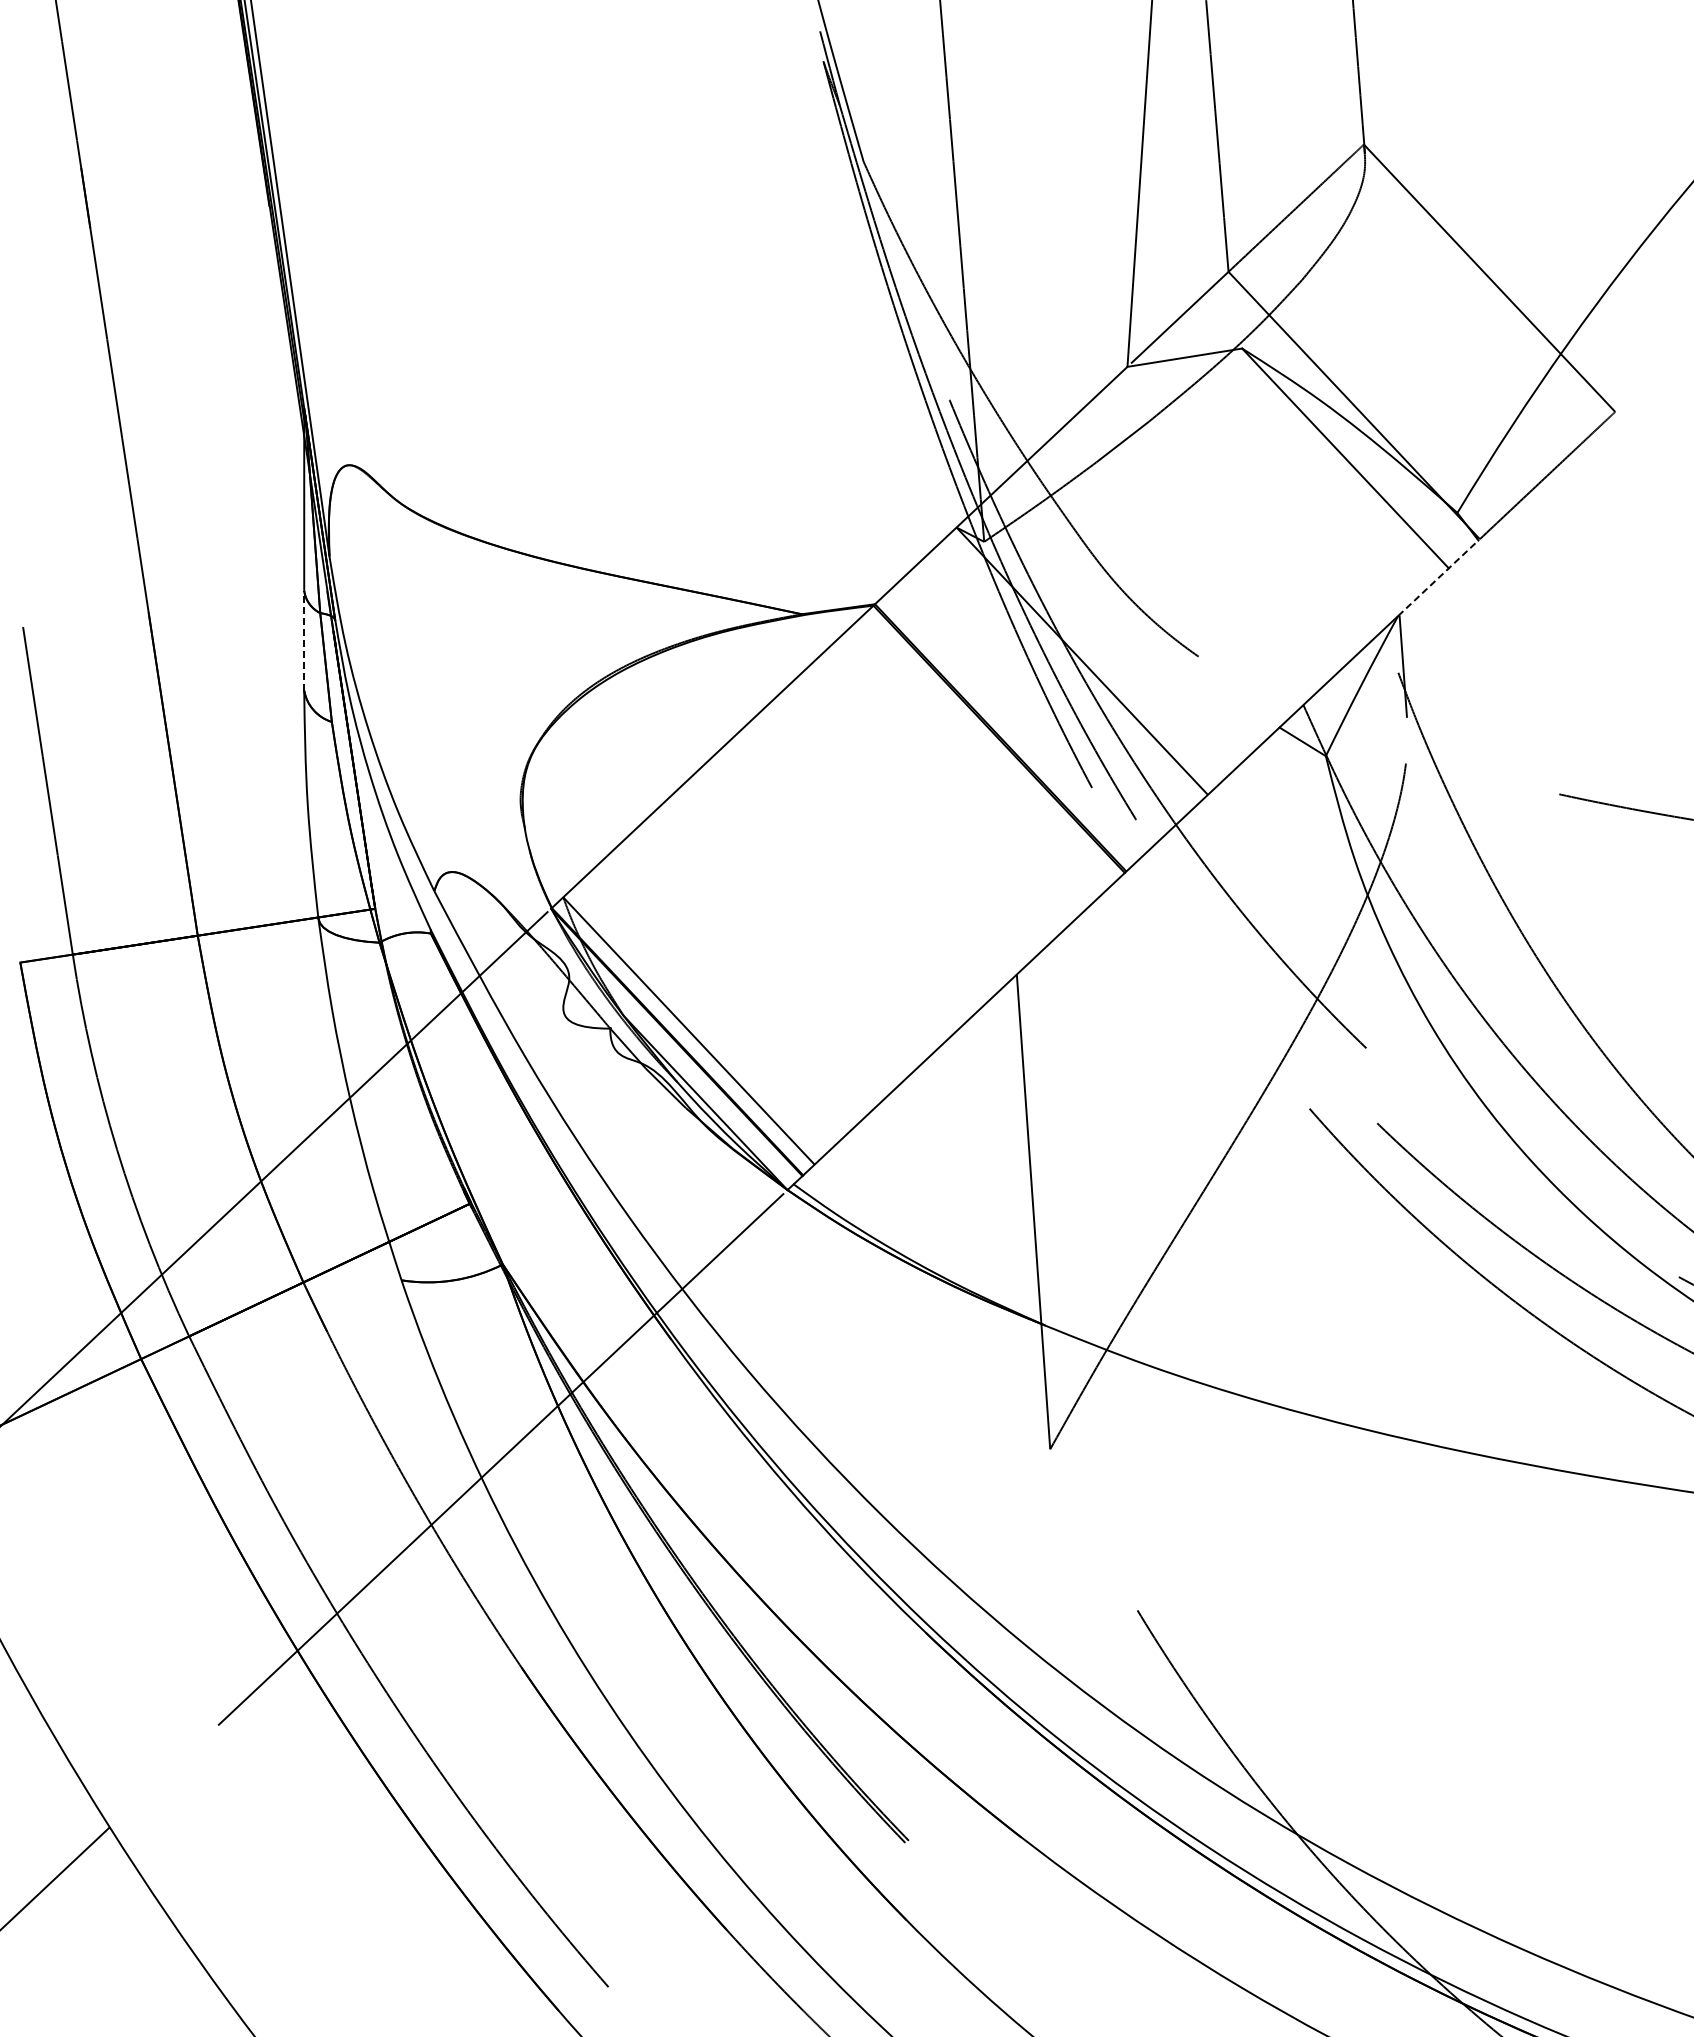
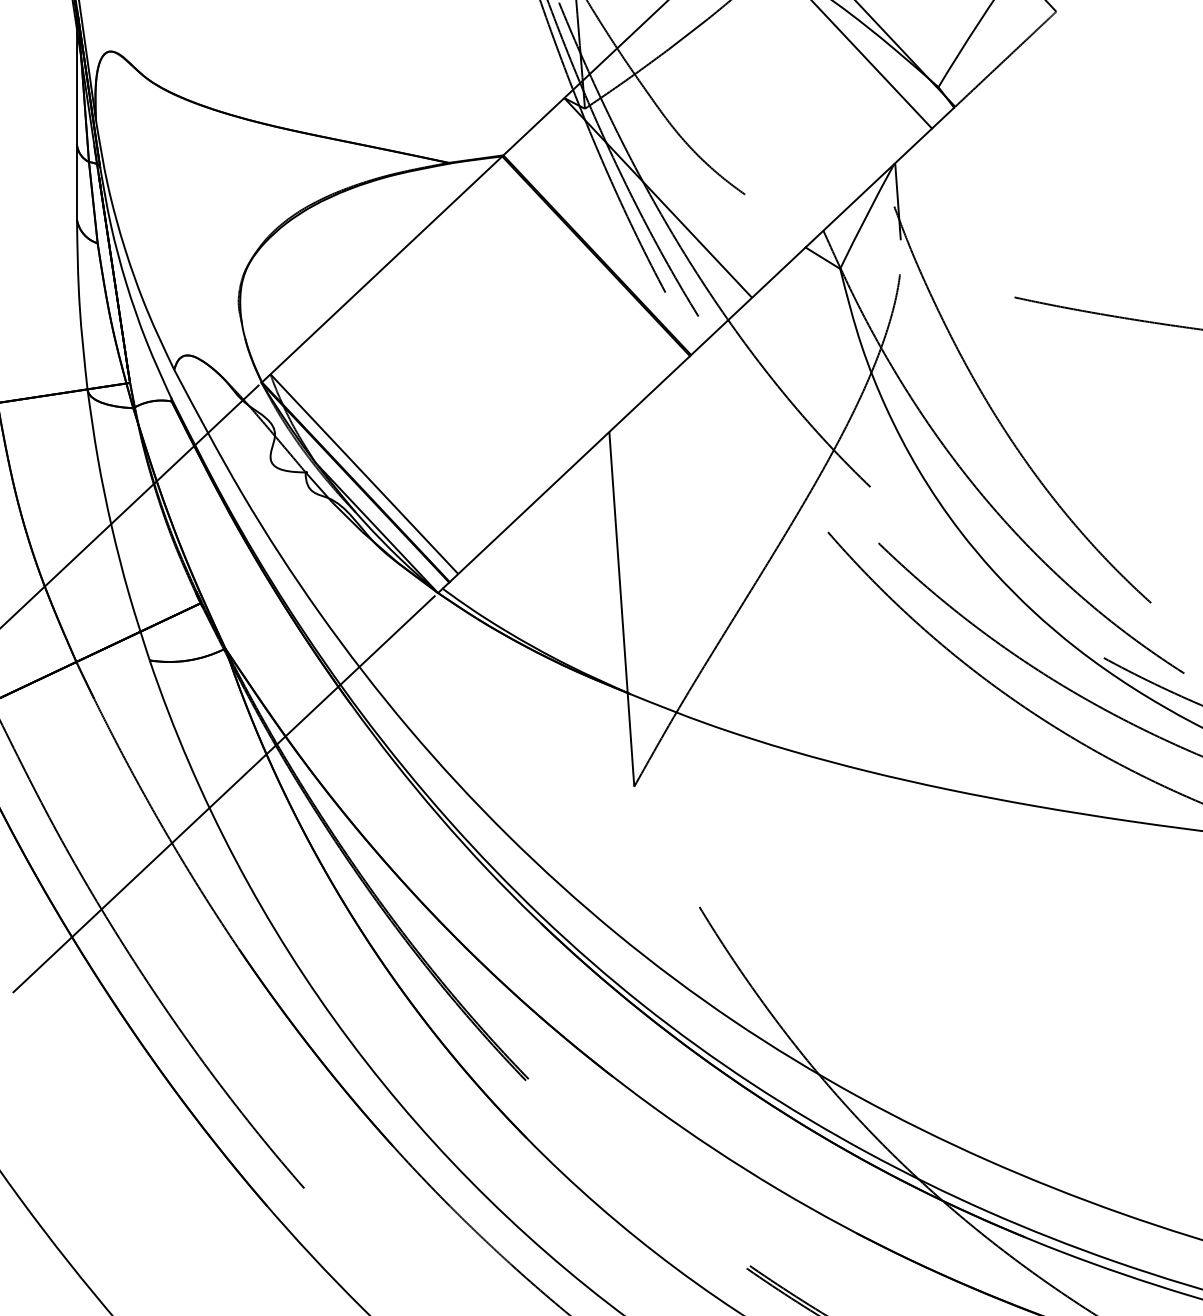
line: (1438, 577) -> (924, 135), dashed -> solid
line: (304, 640) -> (77, 182), dashed -> solid

